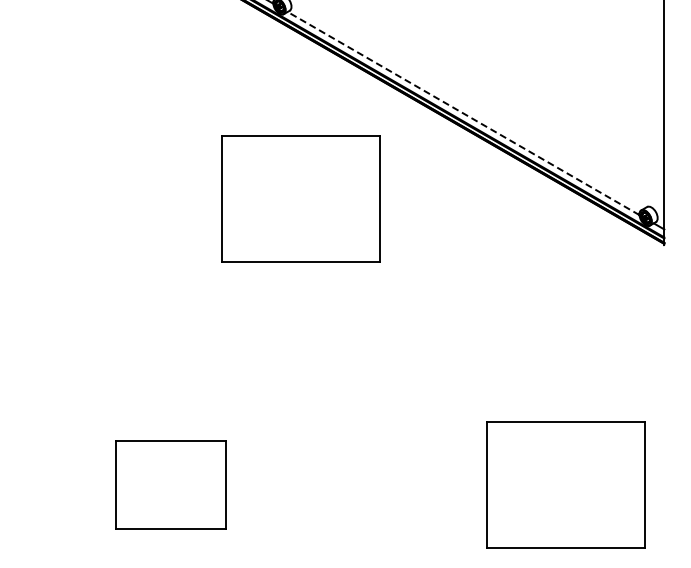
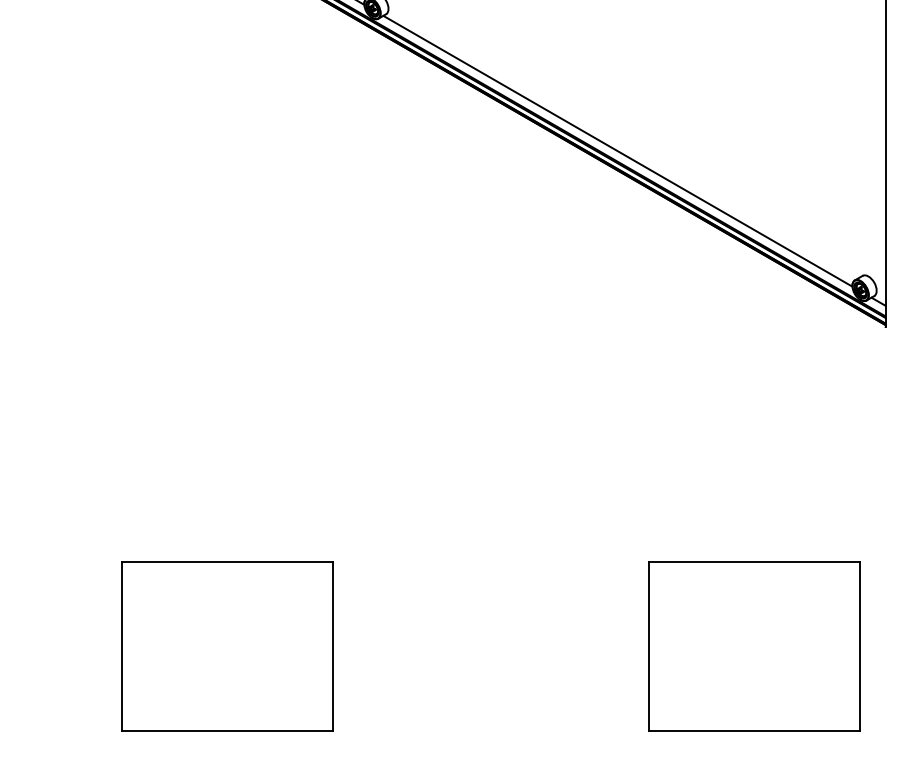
line: (463, 113) -> (617, 151), dashed -> solid
part: (300, 198) -> (400, 264), removed
part: (170, 484) -> (227, 645), size x1.43

